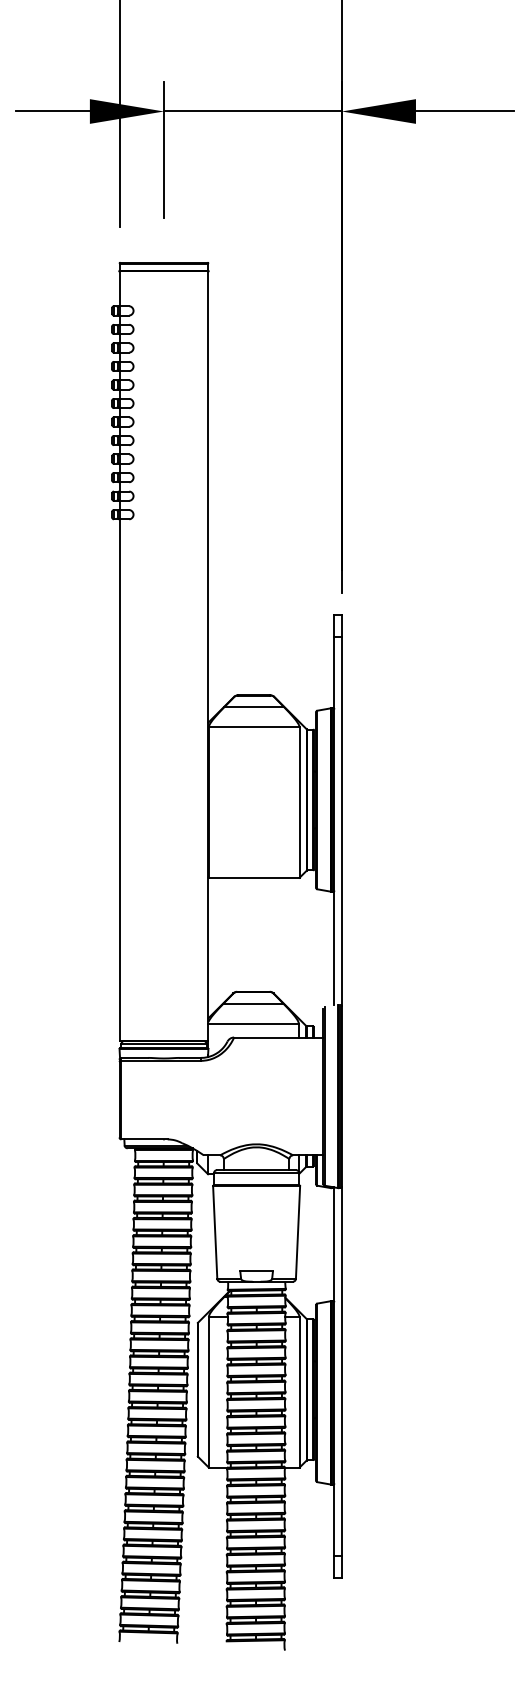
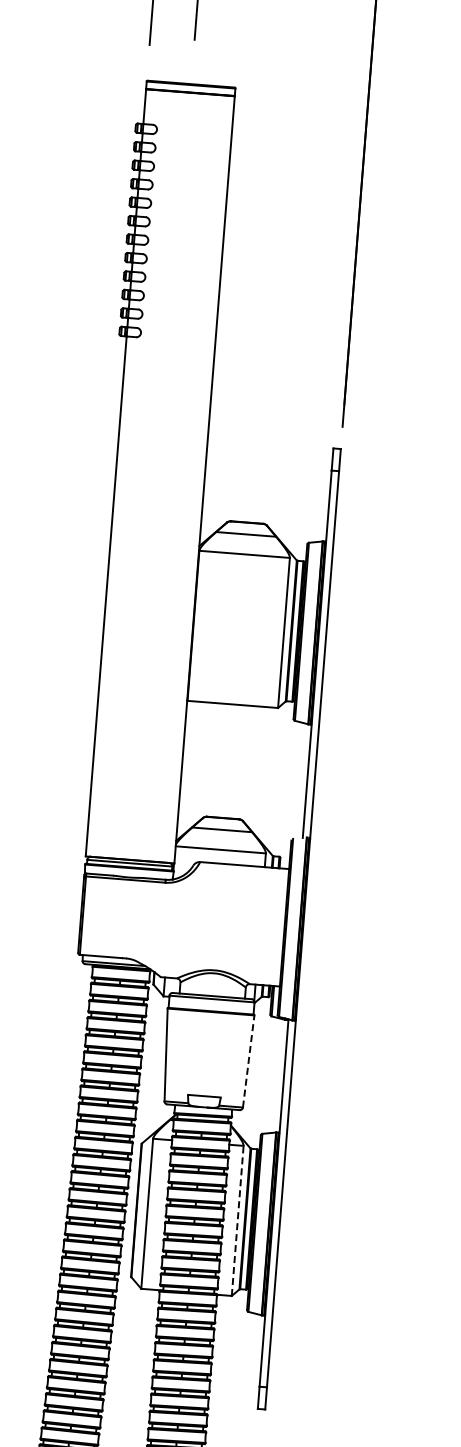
line: (298, 1232) -> (249, 1061), solid -> dashed
line: (299, 1391) -> (237, 1220), solid -> dashed

